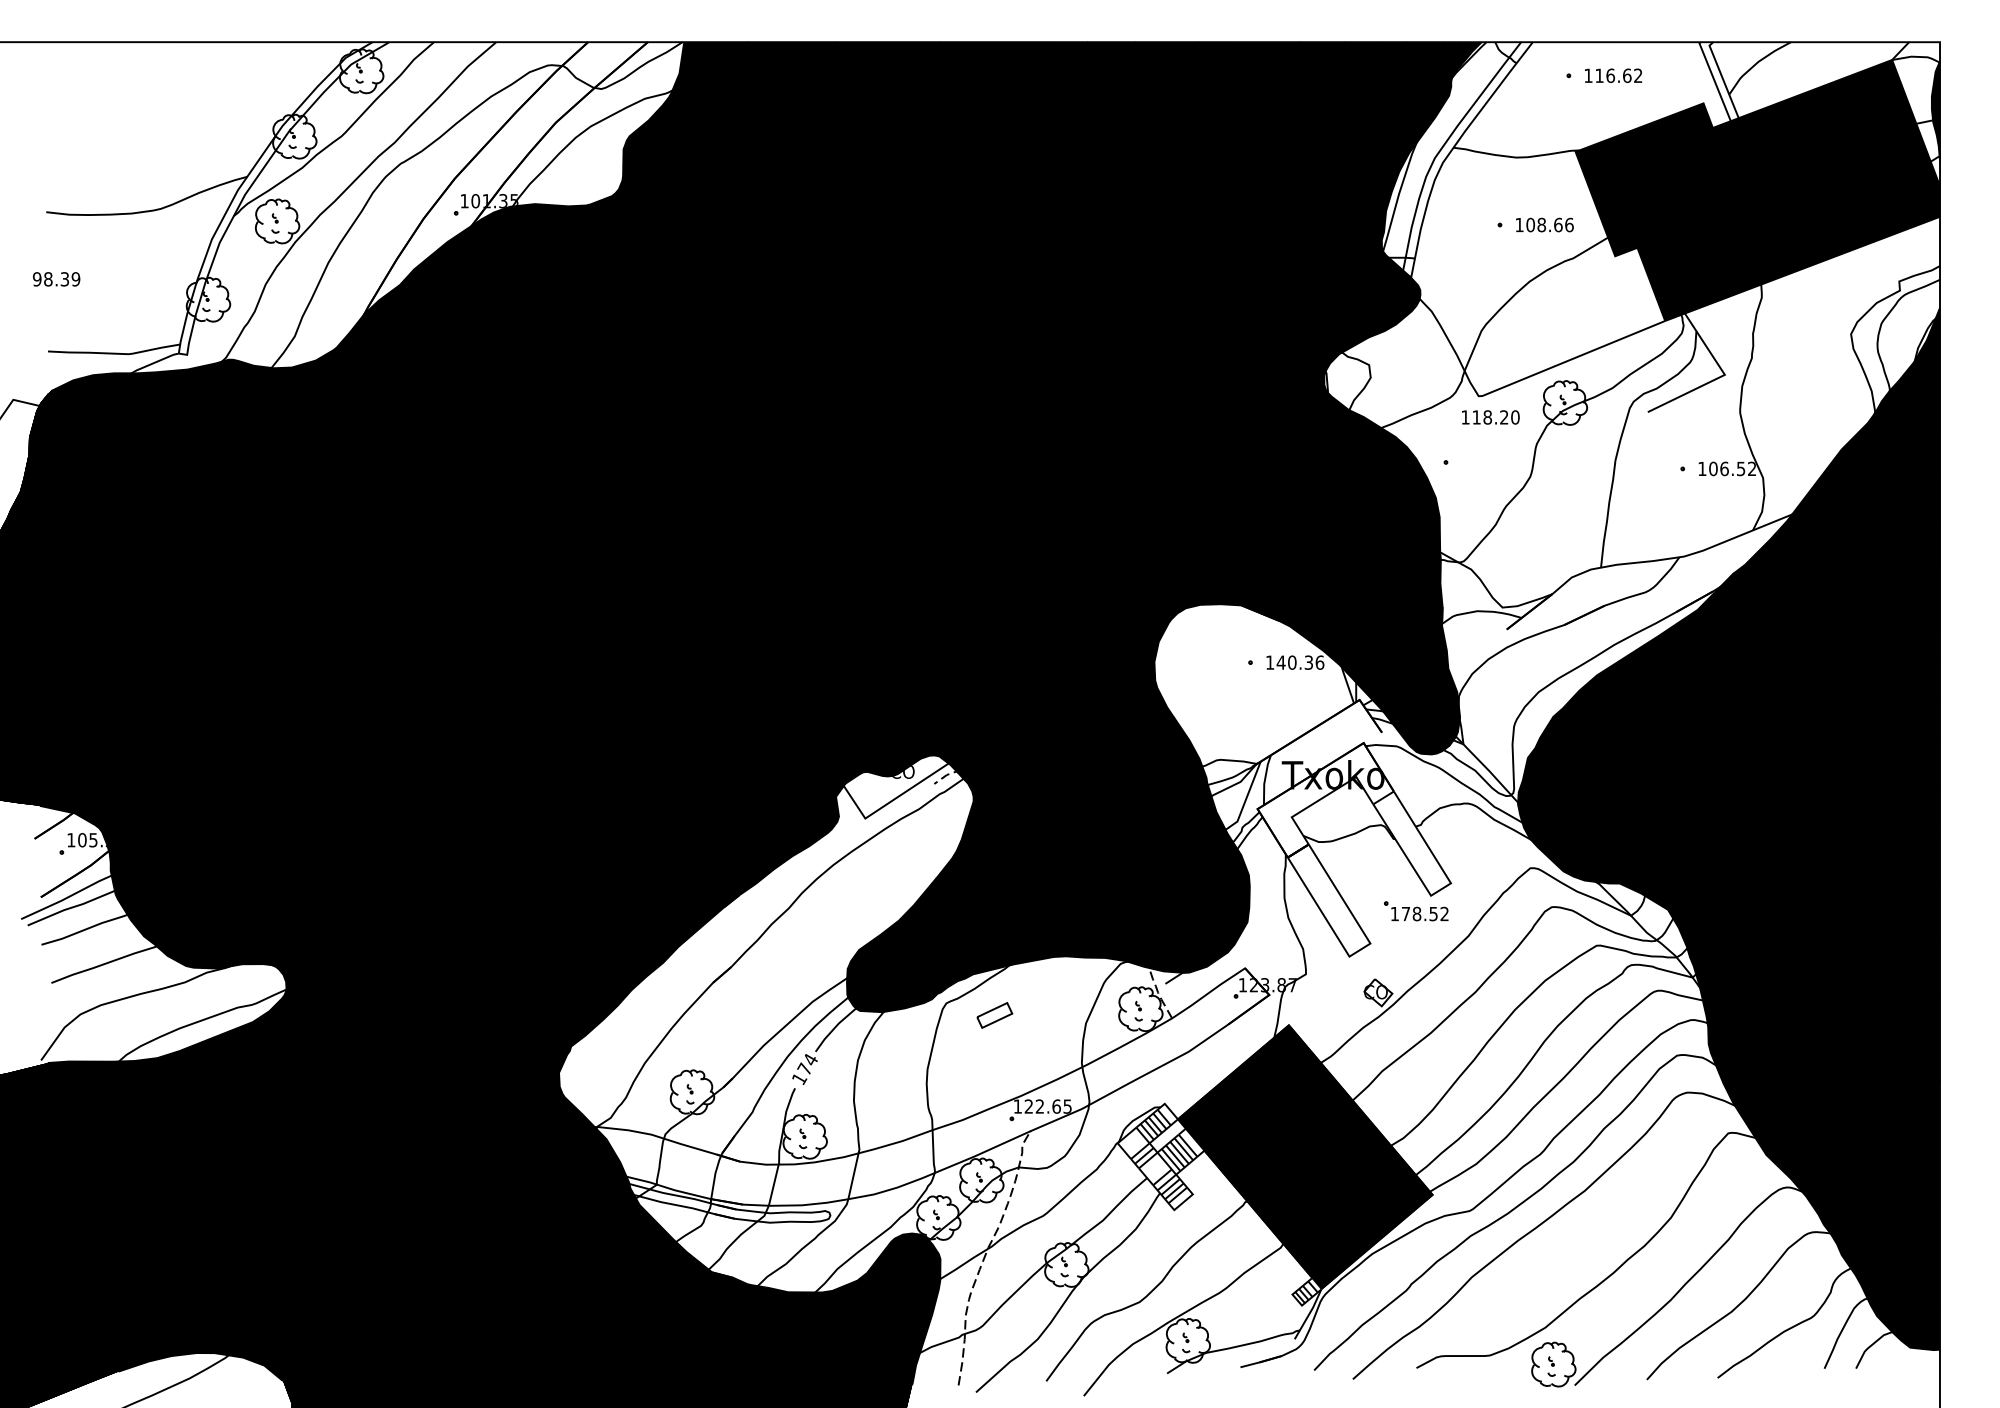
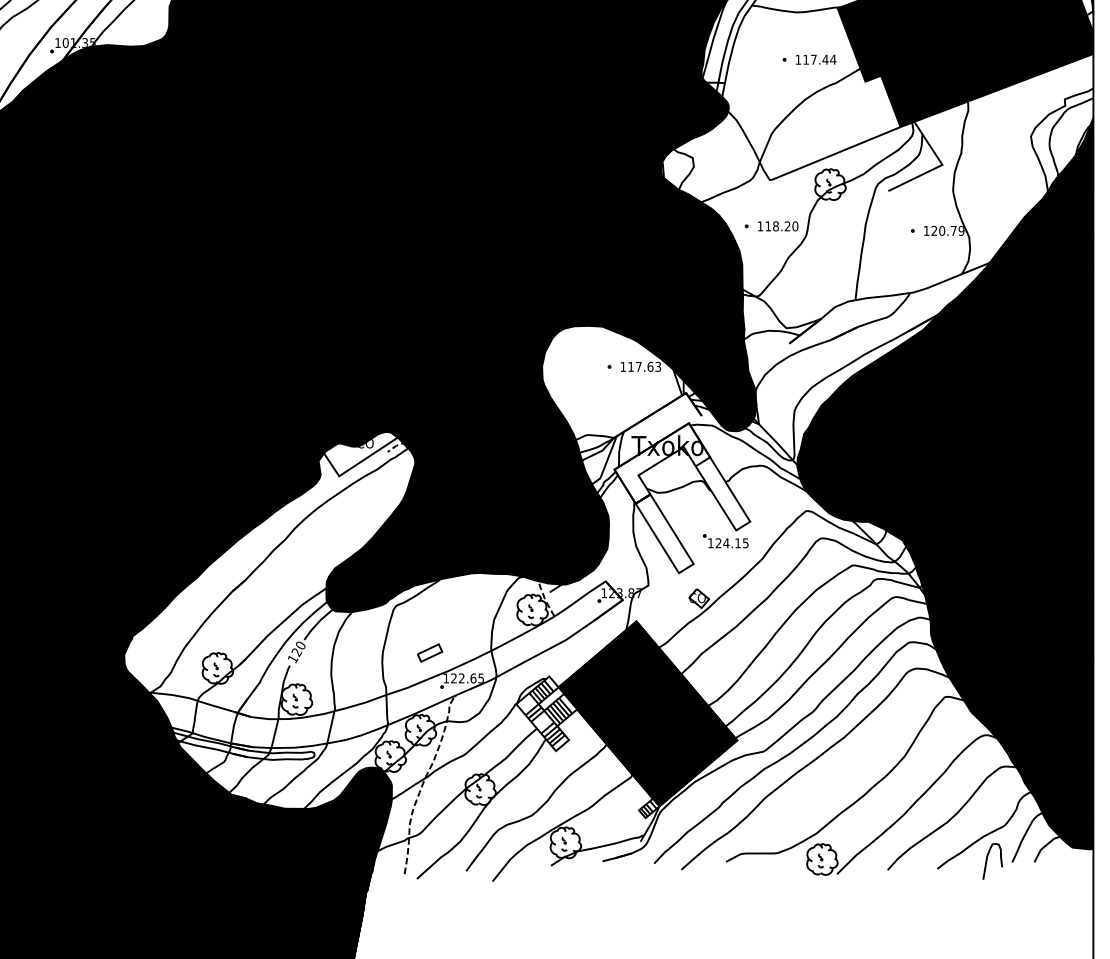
text: (1549, 224) -> (819, 59), 108.66 -> 117.44
text: (1490, 417) -> (777, 226), moved
text: (1732, 468) -> (947, 230), 106.52 -> 120.79
text: (1300, 662) -> (644, 366), 140.36 -> 117.63
text: (1424, 913) -> (731, 542), 178.52 -> 124.15
part: (994, 1015) -> (429, 653), moved
text: (807, 1065) -> (298, 649), 174 -> 120
curve: (1788, 1367) -> (987, 861), added

